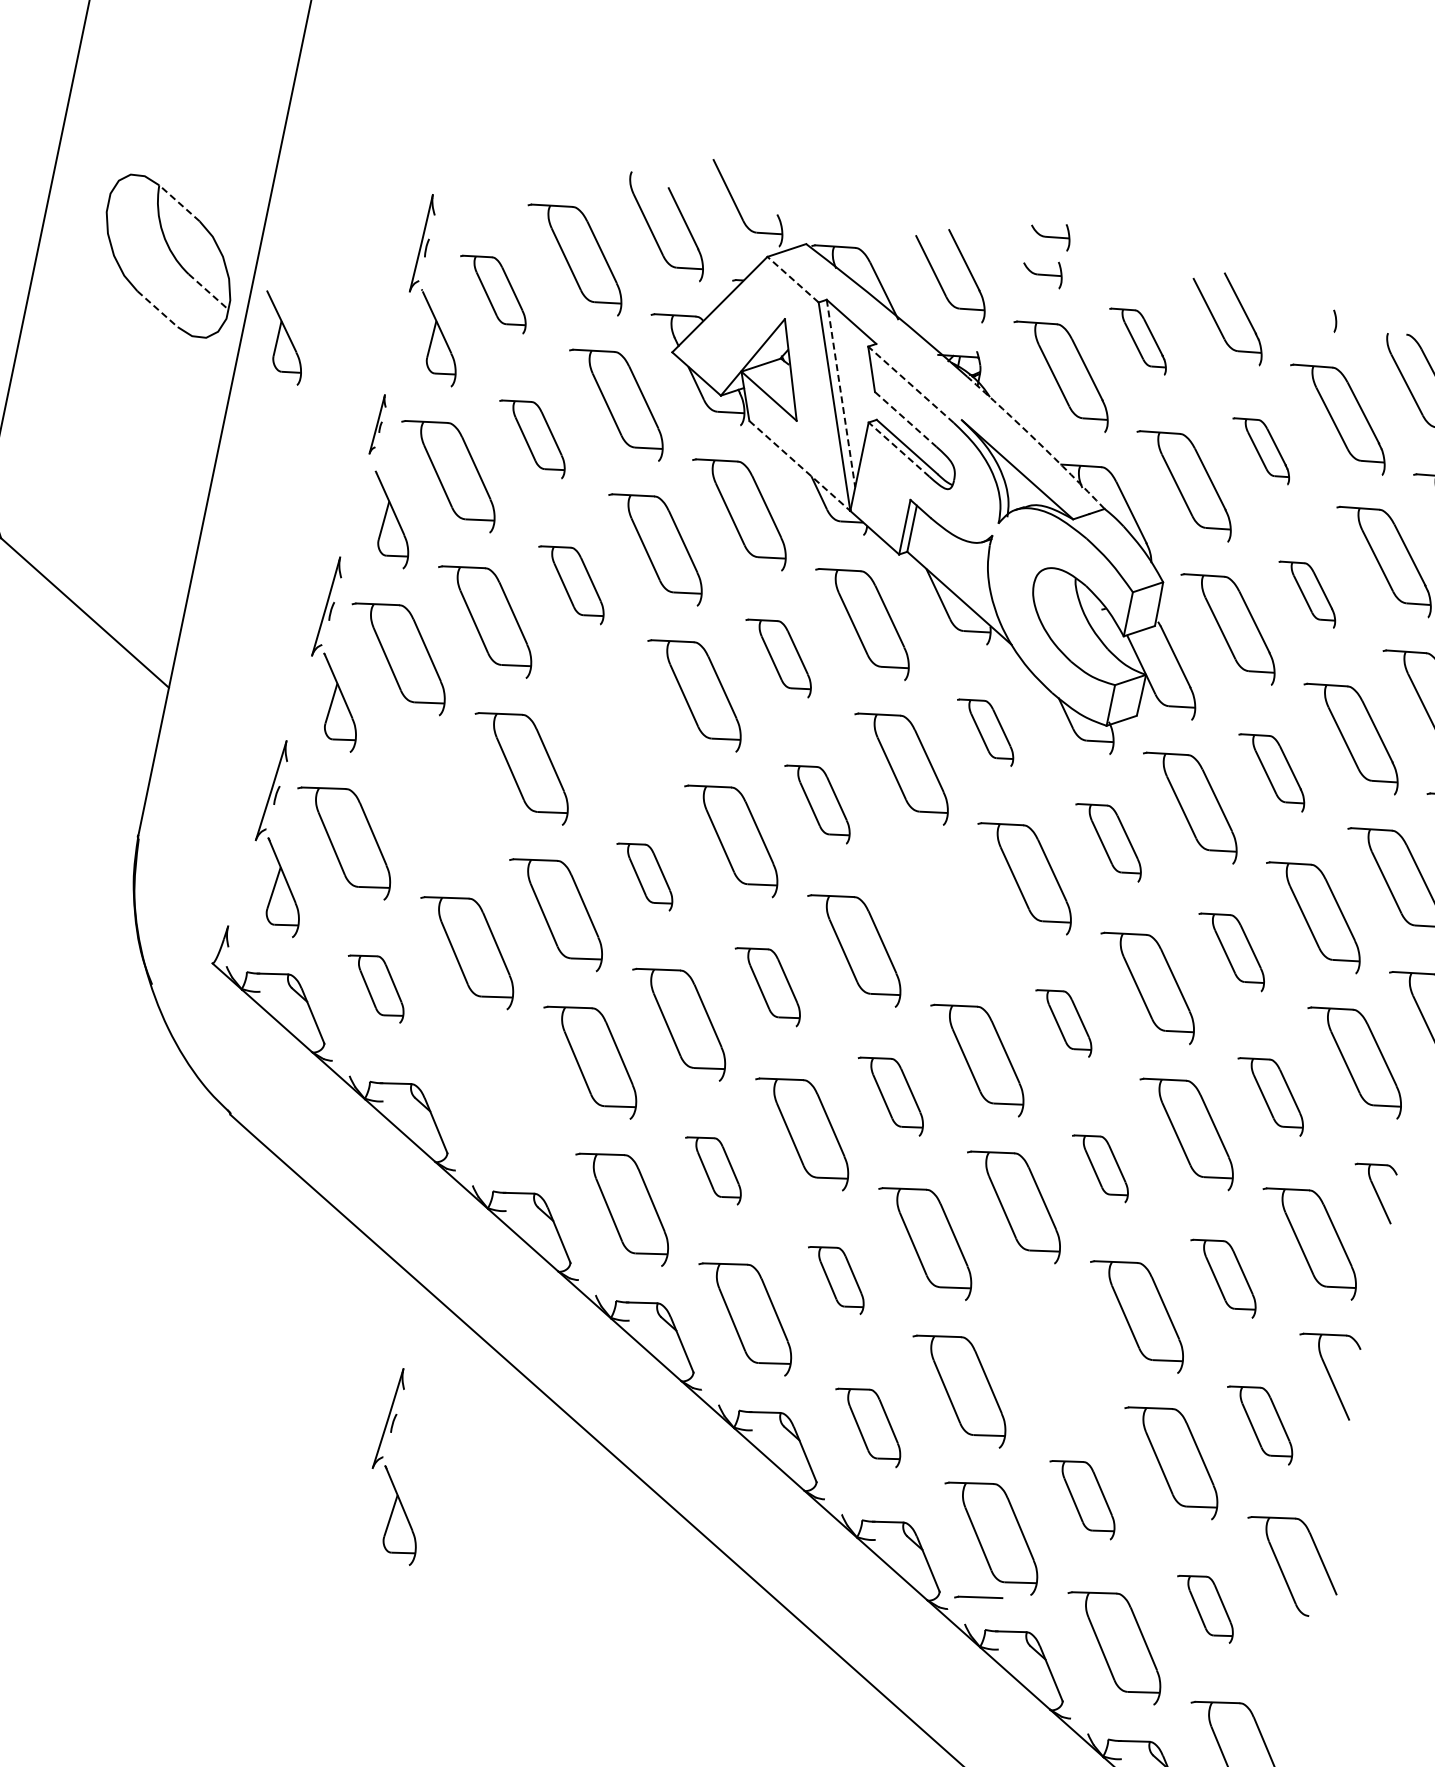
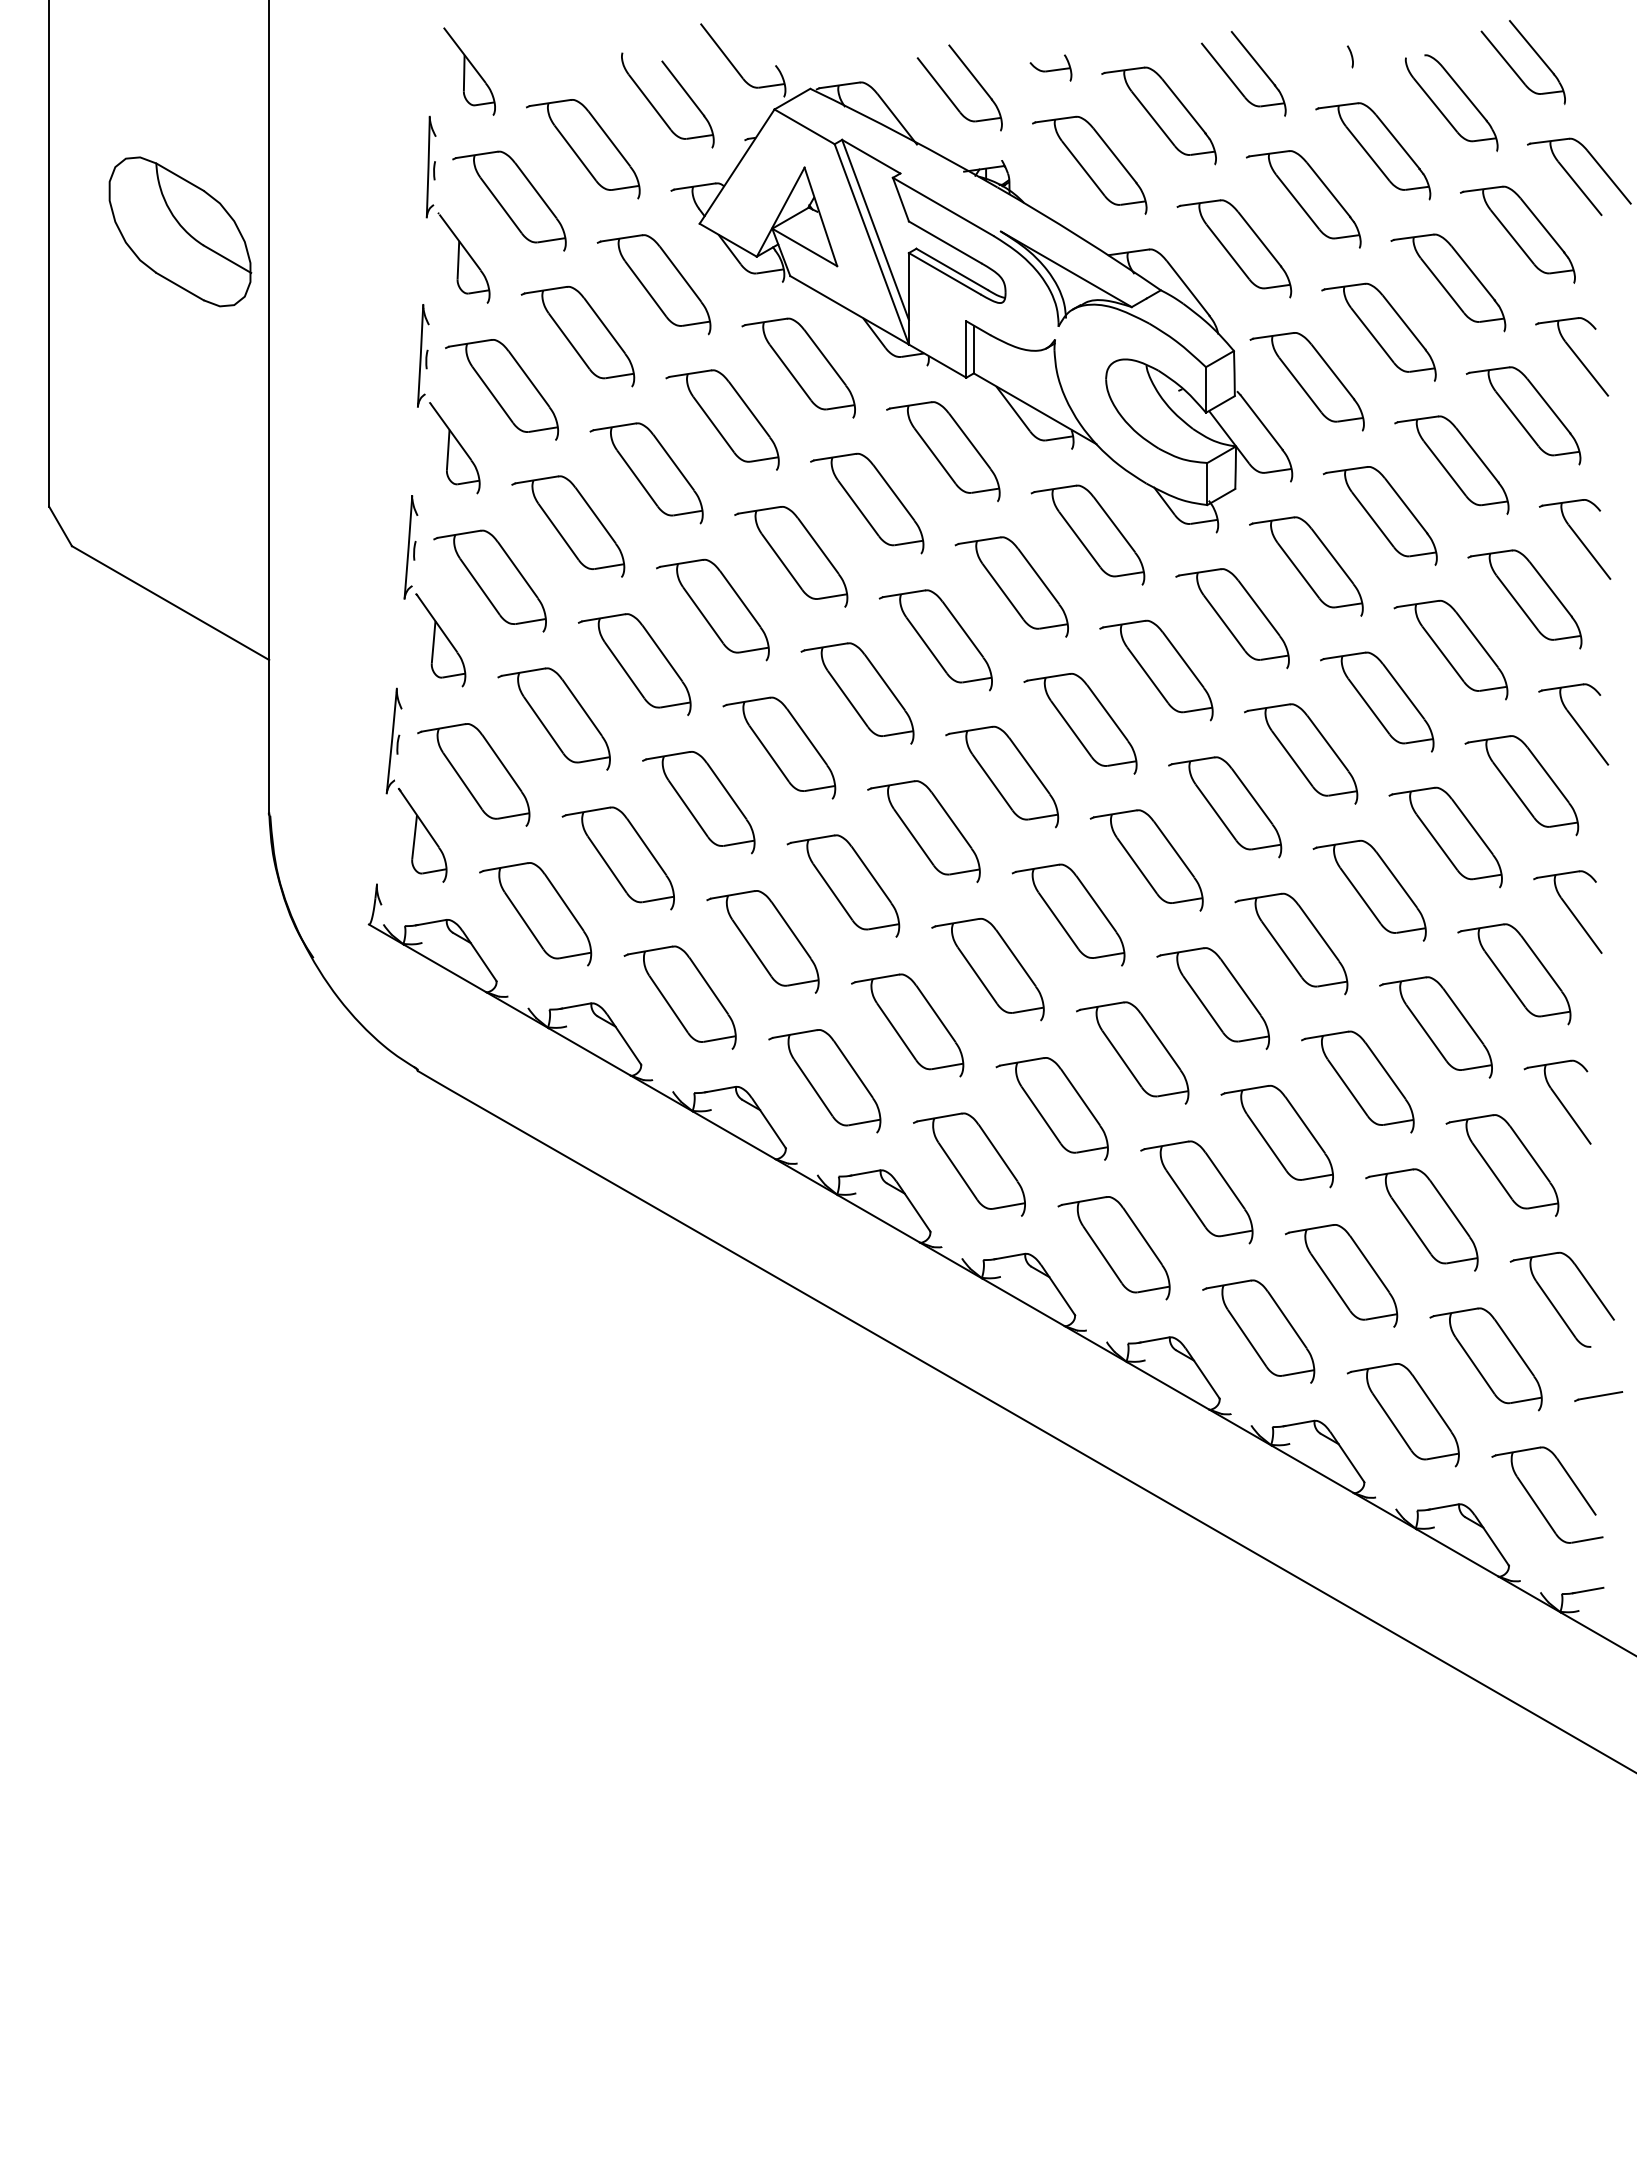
line: (179, 202) -> (179, 176), dashed -> solid
part: (1050, 233) -> (1050, 28), removed
line: (793, 279) -> (804, 126), dashed -> solid
part: (493, 291) -> (509, 200), size x1.43
line: (208, 292) -> (227, 259), dashed -> solid
line: (158, 309) -> (180, 286), dashed -> solid
part: (283, 337) -> (469, 71), moved
part: (1137, 339) -> (1158, 115), size x1.67
line: (910, 384) -> (942, 206), dashed -> solid
line: (840, 394) -> (875, 230), dashed -> solid
line: (906, 419) -> (945, 242), dashed -> solid
part: (379, 424) -> (423, 355), size x1.67
part: (531, 436) -> (577, 336), size x1.43
arc: (1037, 441) -> (1080, 237), dashed -> solid
line: (898, 449) -> (944, 273), dashed -> solid
part: (1260, 449) -> (1303, 199), size x1.67
line: (799, 466) -> (849, 310), dashed -> solid
part: (570, 583) -> (646, 473), size x1.43
part: (1306, 592) -> (1378, 331), size x1.67
part: (778, 656) -> (867, 503), size x1.43
part: (607, 727) -> (712, 609), added
part: (984, 730) -> (1087, 534), size x1.67
part: (1270, 770) -> (1379, 515), size x1.43
part: (432, 801) -> (553, 718), added
part: (816, 802) -> (935, 640), size x1.43
part: (1108, 840) -> (1232, 618), size x1.43
part: (644, 874) -> (779, 747), size x1.67
part: (940, 911) -> (1080, 723), added
part: (1231, 949) -> (1377, 701), size x1.43
part: (766, 984) -> (923, 831), size x1.43
part: (375, 987) -> (535, 914), size x1.67
part: (1063, 1021) -> (1225, 807), size x1.67
part: (890, 1093) -> (1068, 914), size x1.43
part: (1270, 1094) -> (1445, 837), size x1.43
part: (497, 1096) -> (679, 997), added
part: (1100, 1166) -> (1291, 943), size x1.67
part: (712, 1168) -> (907, 1025), size x1.67
part: (1373, 1190) -> (1567, 911), size x1.43
part: (1222, 1276) -> (1435, 1027), size x1.43
part: (835, 1277) -> (1051, 1108), size x1.67
part: (1047, 1349) -> (1276, 1136), added
part: (1259, 1423) -> (1502, 1165), size x1.43
part: (867, 1425) -> (1113, 1248), size x1.43
part: (388, 1471) -> (648, 1392), removed
part: (1082, 1497) -> (1341, 1275), size x1.43
line: (978, 1597) -> (1598, 1396), moved
part: (1204, 1607) -> (1485, 1359), size x1.67

